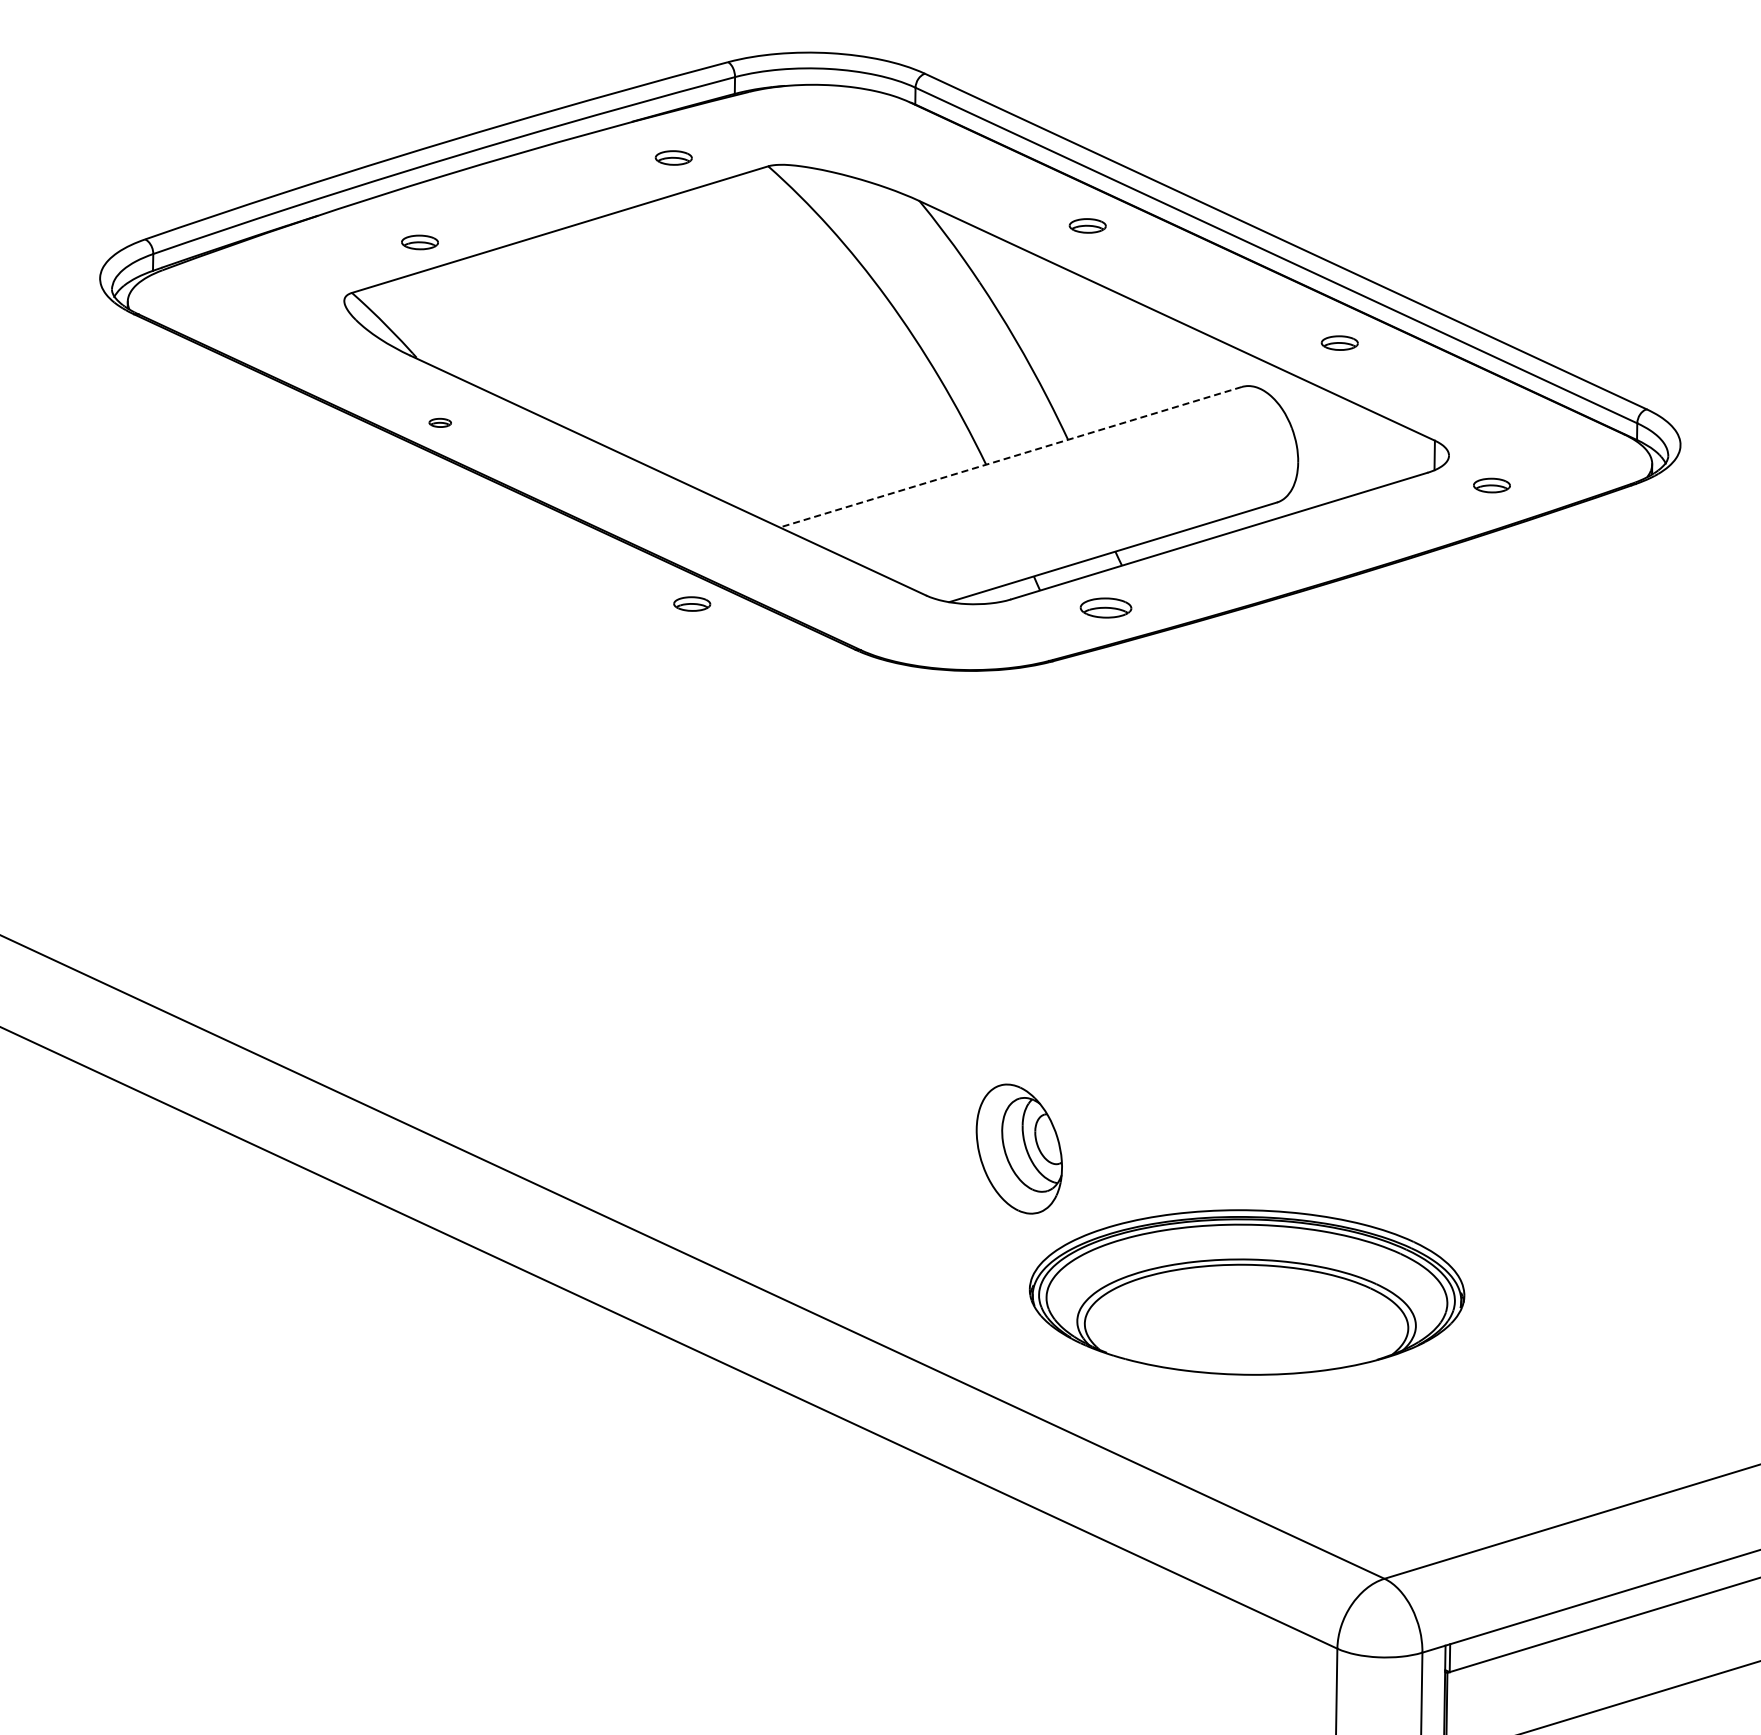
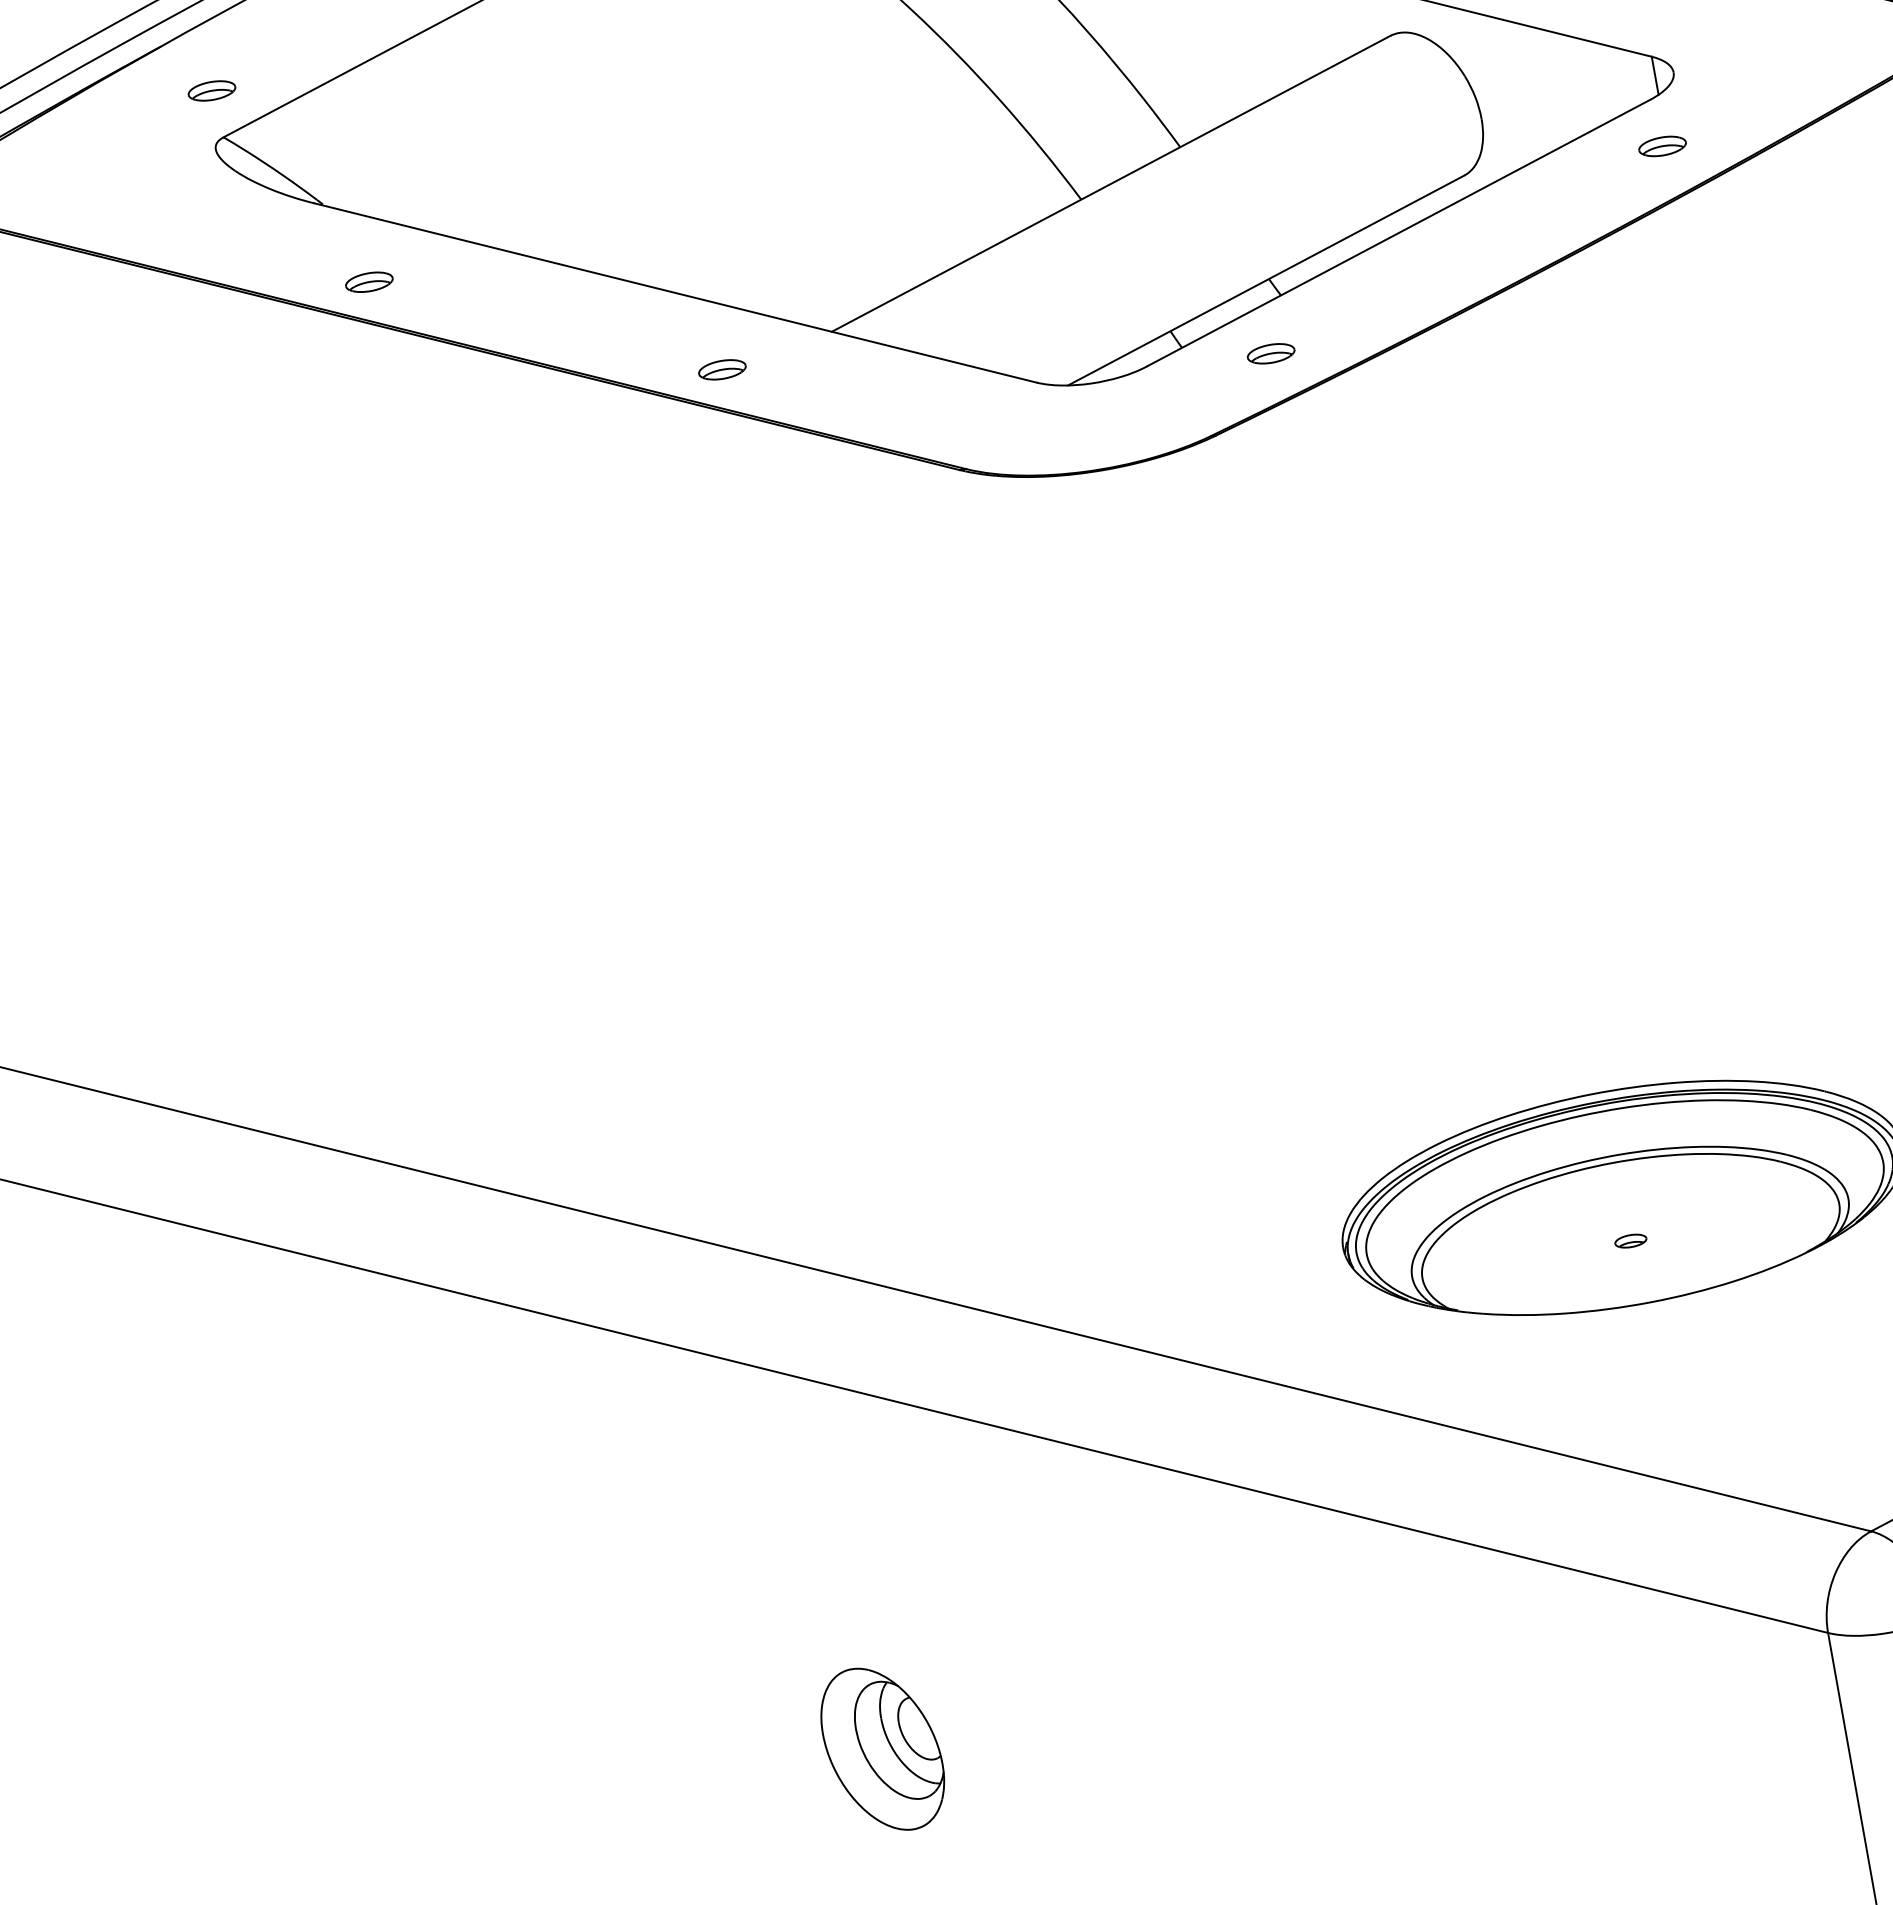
part: (419, 242) -> (211, 91), moved
part: (440, 422) -> (369, 281), size x1.67
line: (1010, 457) -> (1110, 184), dashed -> solid
part: (1491, 485) -> (1661, 146), moved
part: (692, 603) -> (722, 369), moved
part: (1106, 607) -> (1271, 353), size x0.71
part: (1018, 1148) -> (881, 1748), moved
part: (1246, 1325) -> (1630, 1240), added

